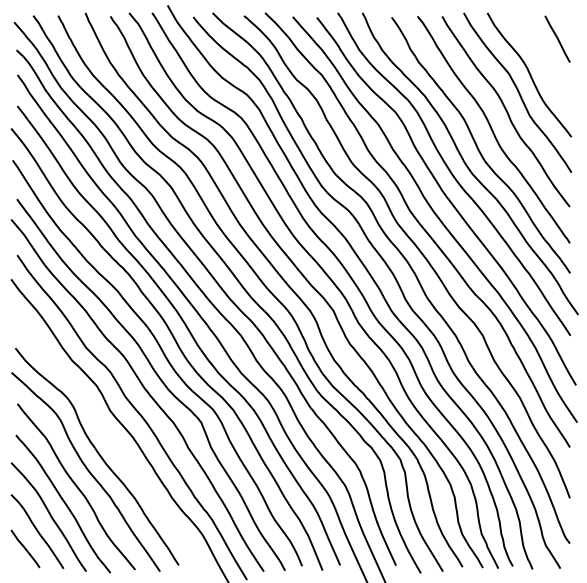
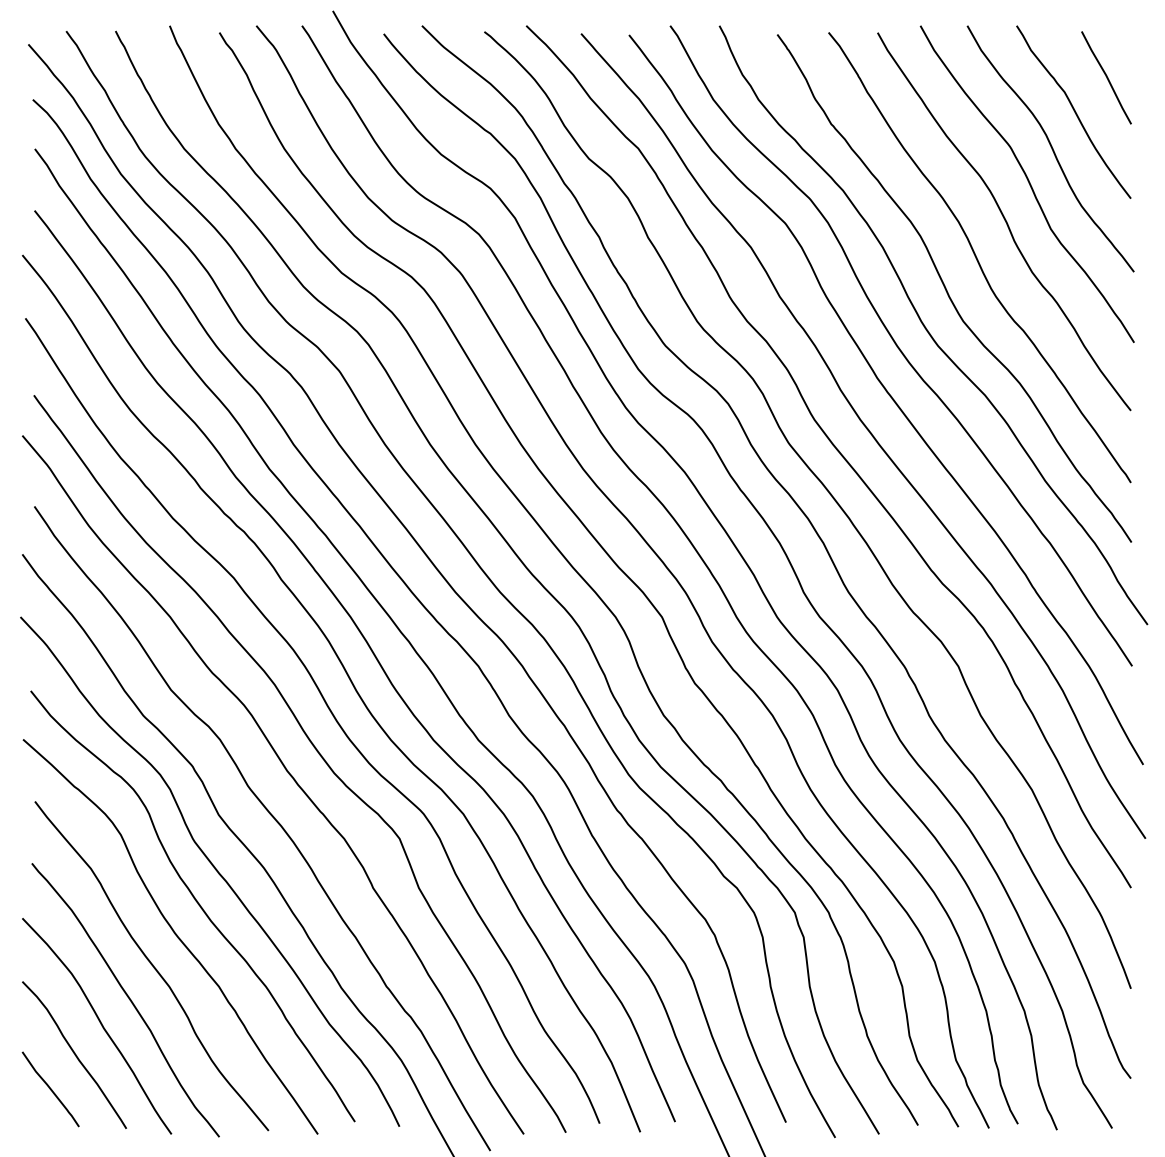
curve: (540, 56) -> (1072, 112), added
curve: (107, 438) -> (213, 870), added

